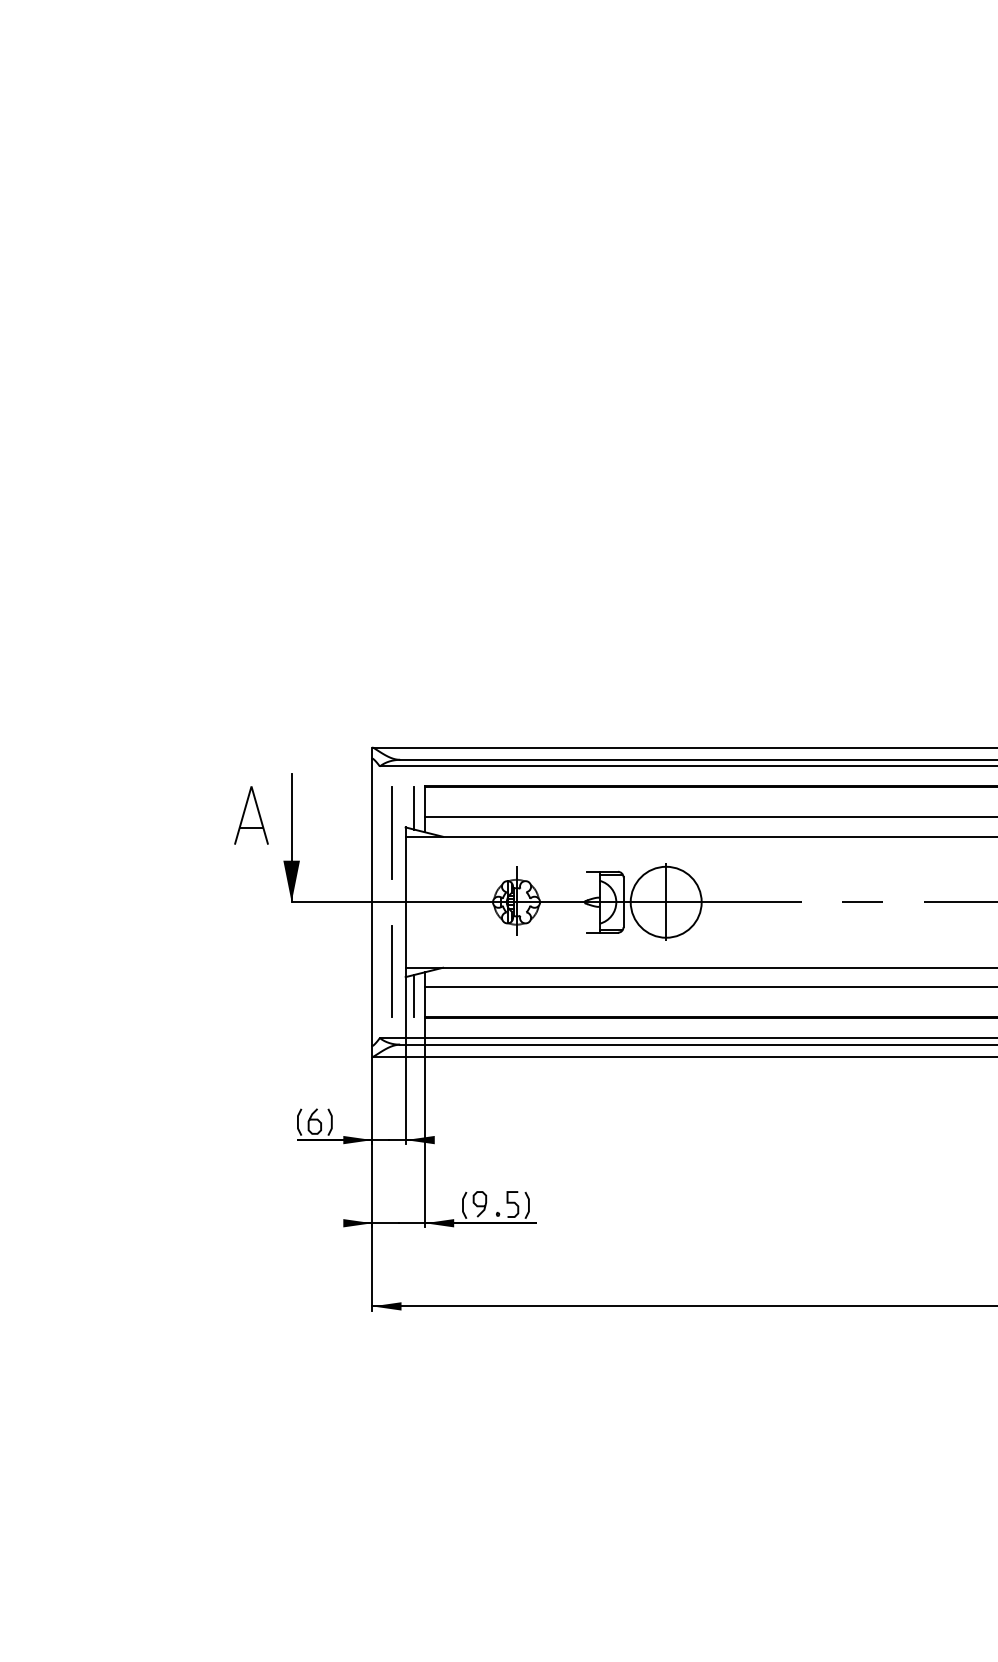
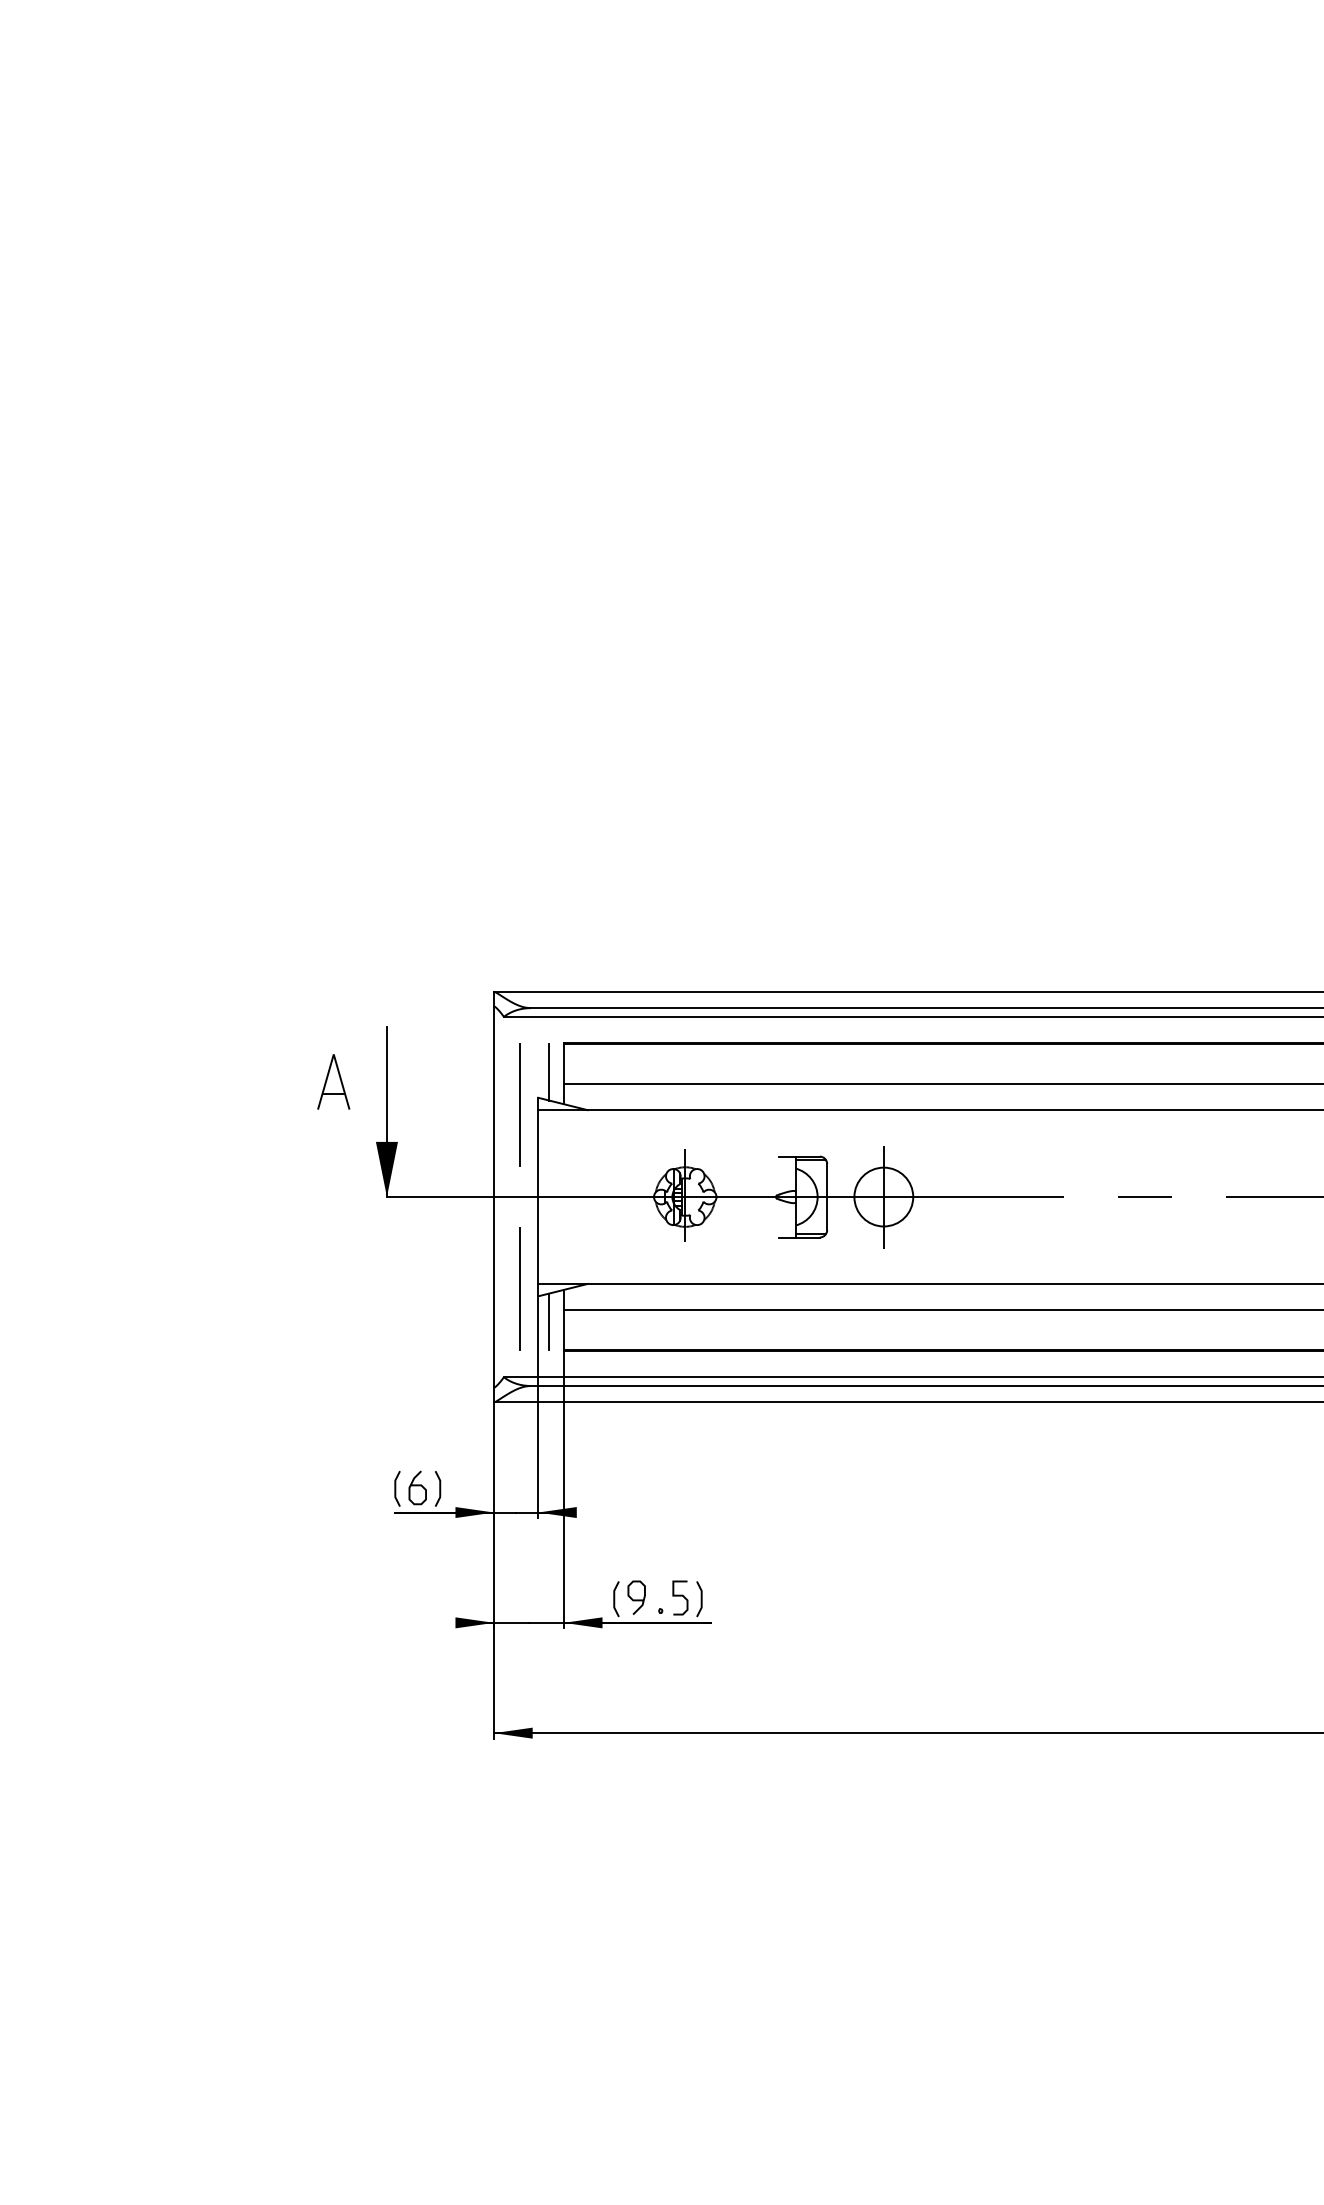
part: (251, 815) -> (333, 1081), size x0.71
circle: (665, 901) -> (883, 1196), size x0.62

